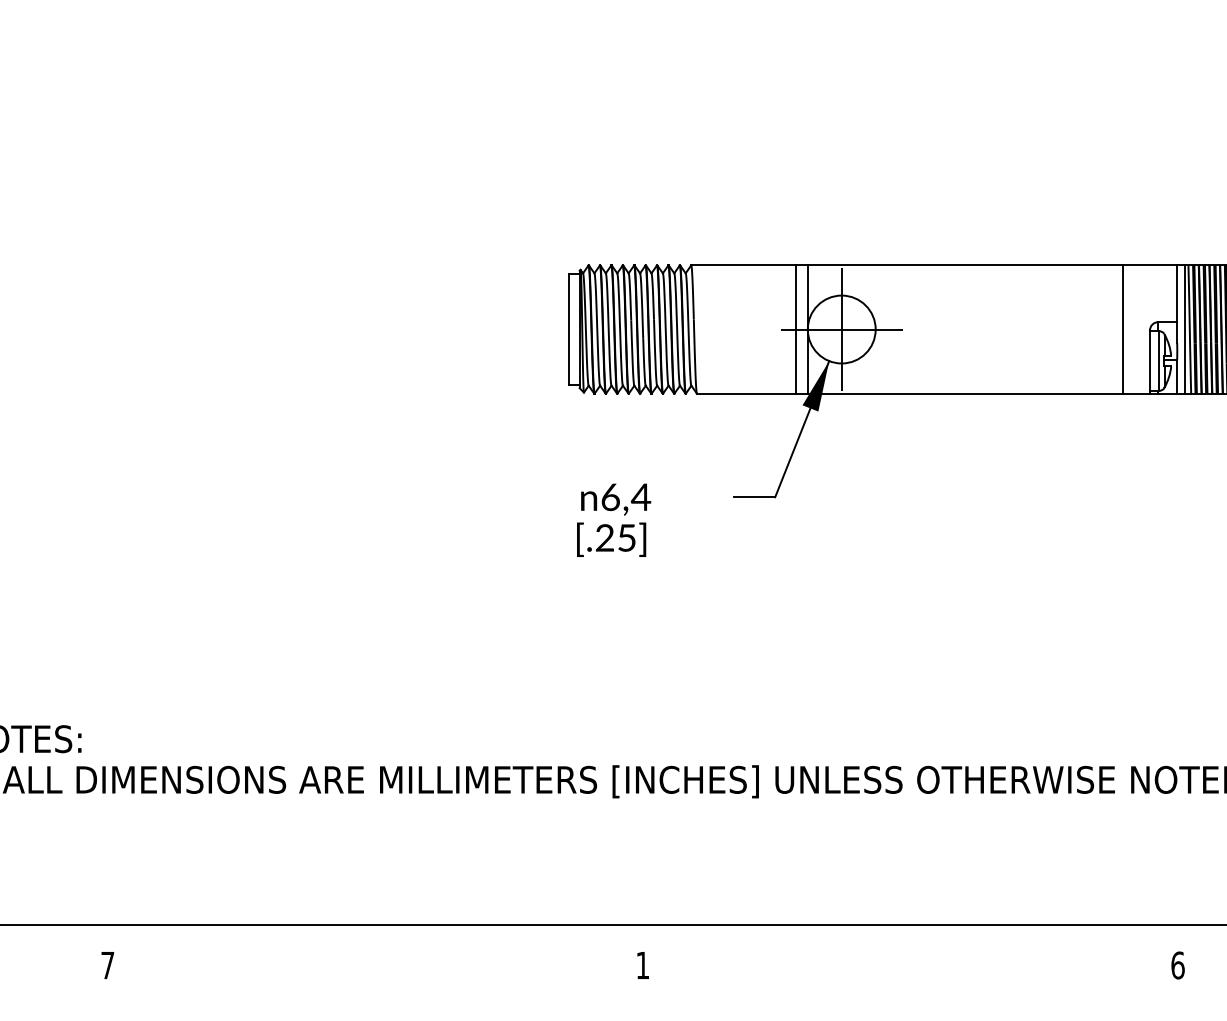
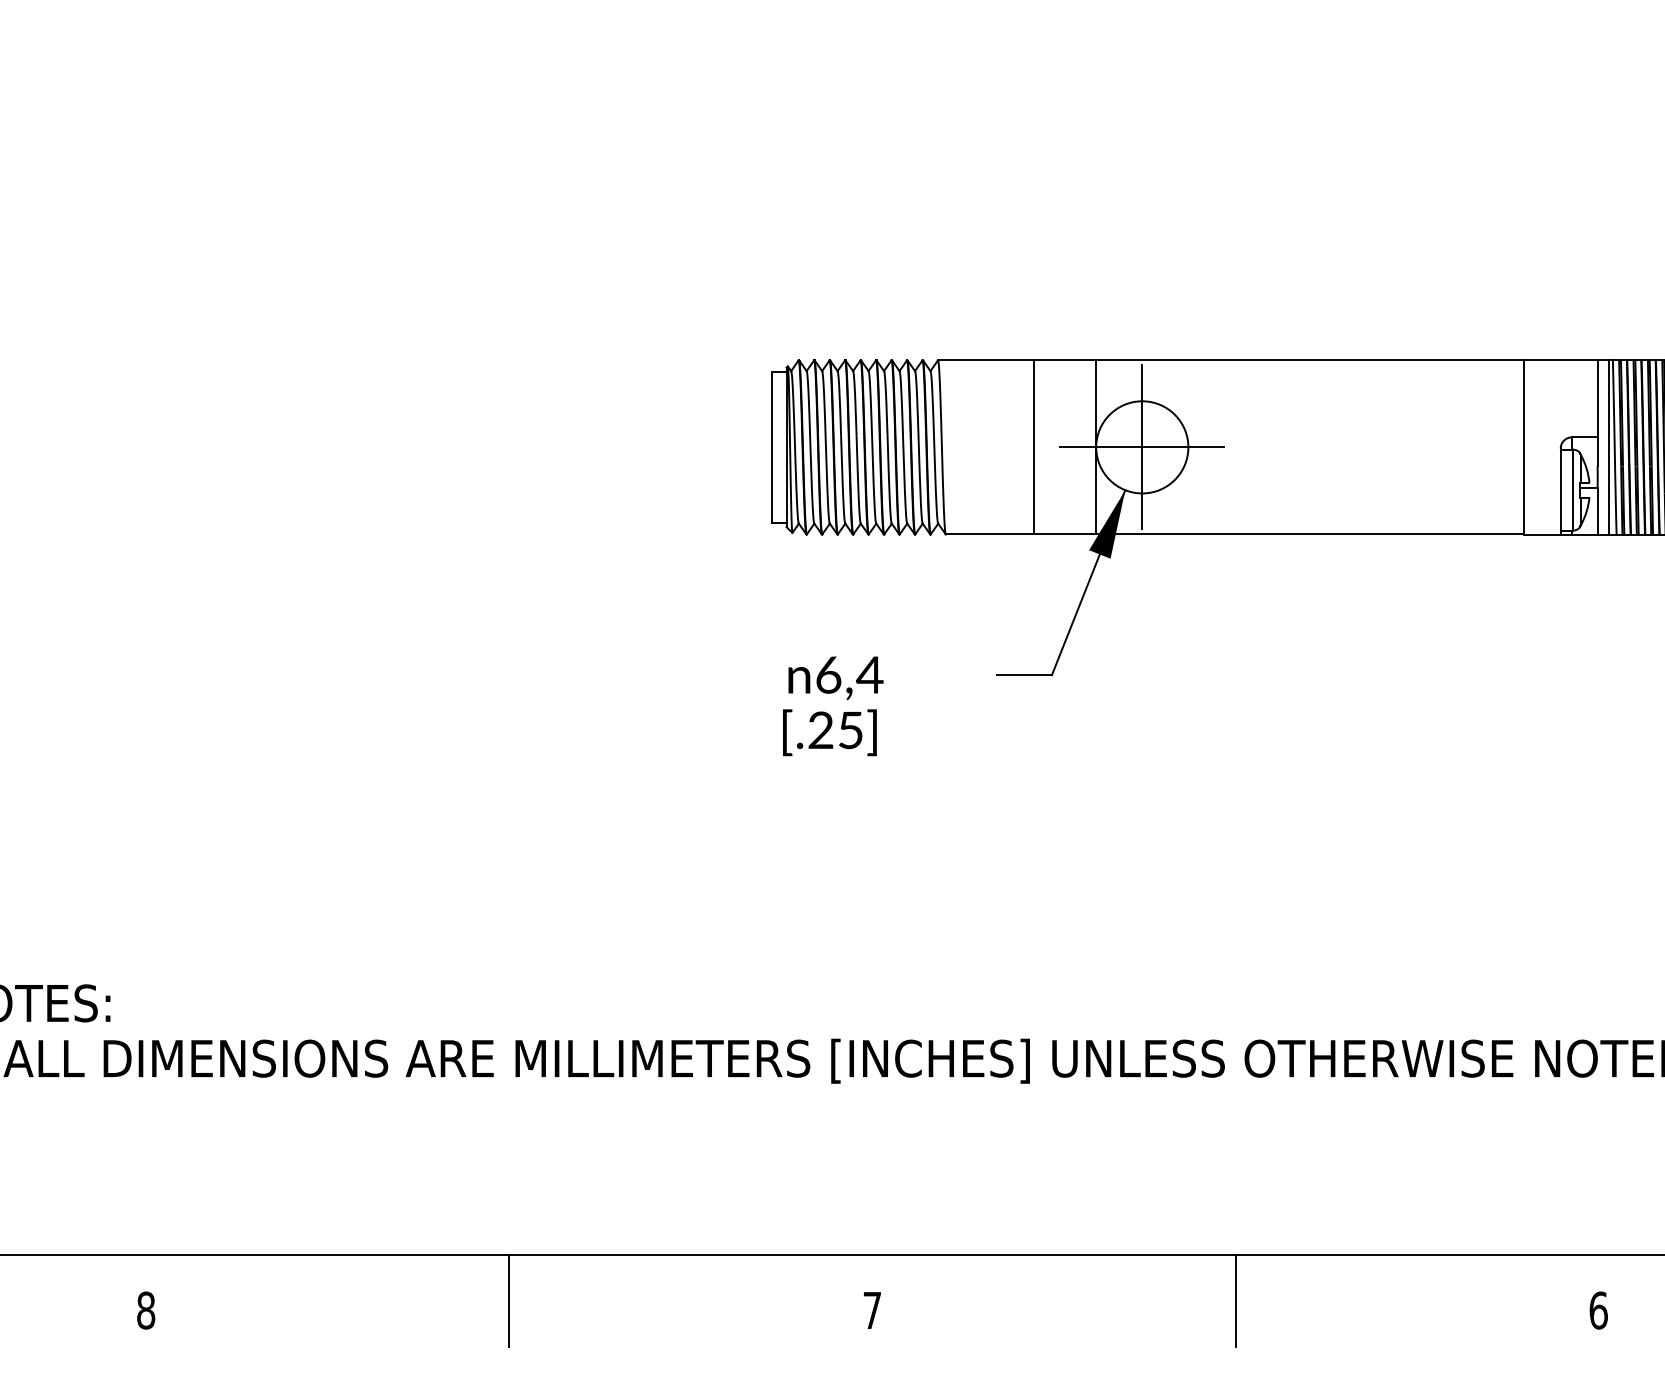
line: (795, 329) -> (1033, 447), moved
line: (375, 958) -> (509, 1301), added
line: (910, 958) -> (1235, 1301), added
text: (107, 965) -> (145, 1310), 7 -> 8
text: (642, 965) -> (871, 1310), 1 -> 7

